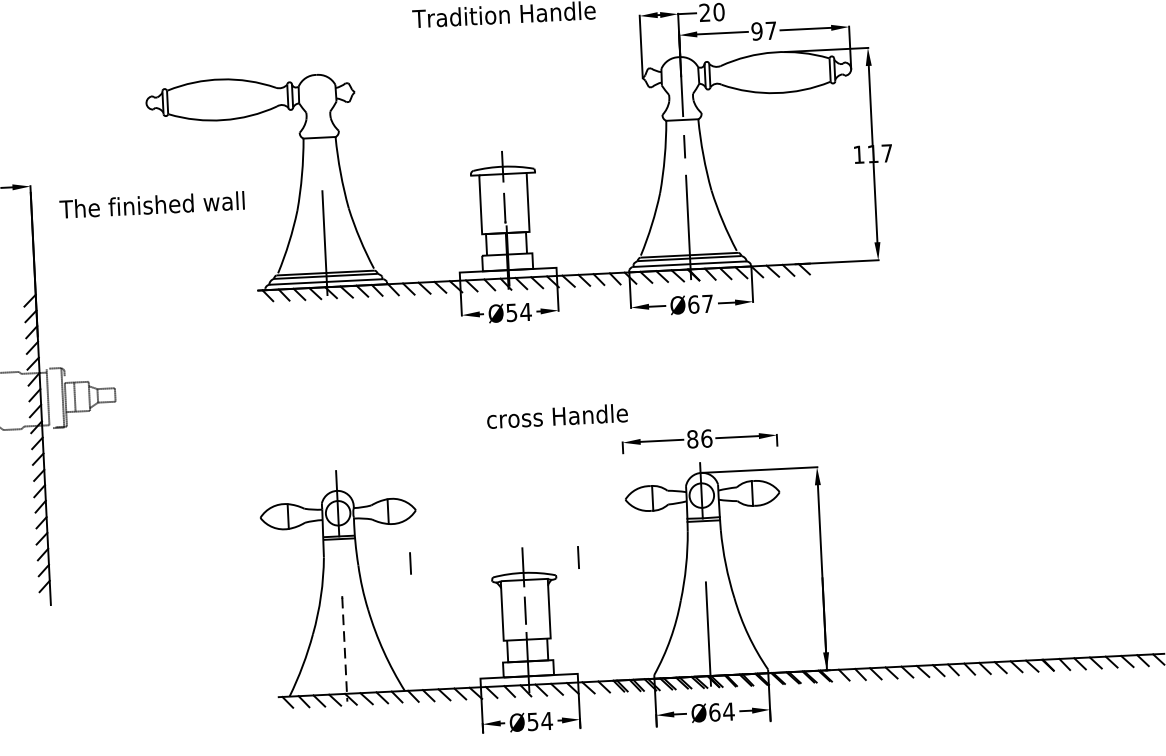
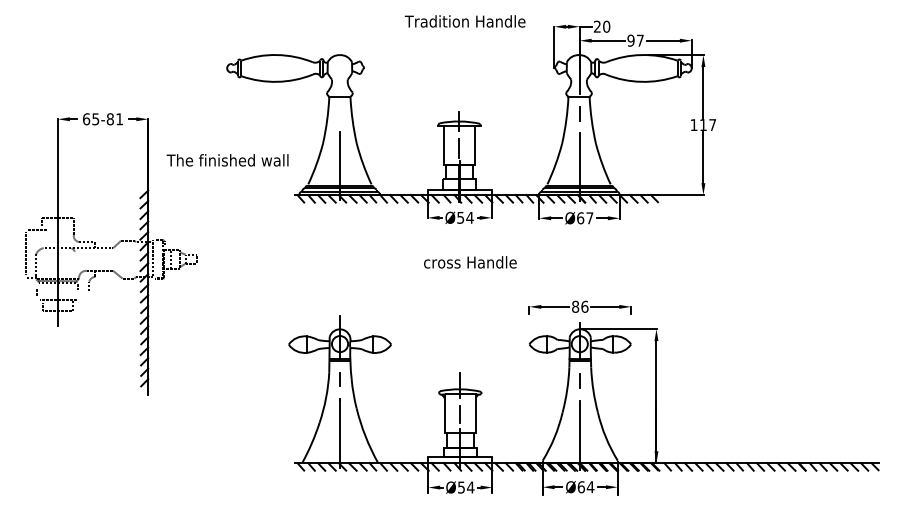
text: (151, 205) -> (227, 160), moved
text: (557, 416) -> (470, 262), moved
line: (578, 556) -> (579, 380), moved
line: (409, 563) -> (339, 379), moved
line: (345, 650) -> (340, 434), dashed -> solid

